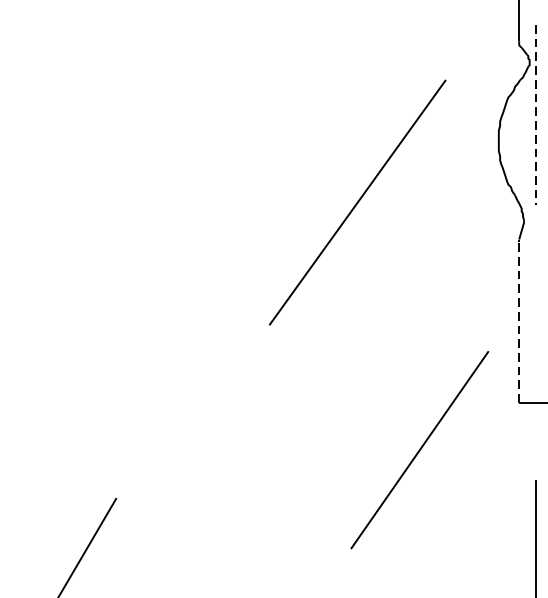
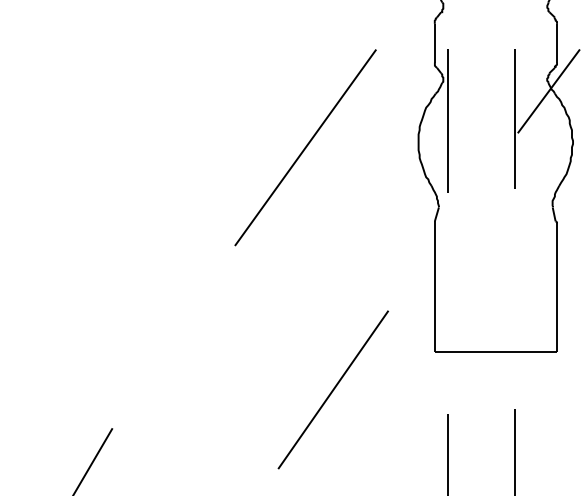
line: (536, 114) -> (448, 121), dashed -> solid
line: (357, 202) -> (305, 147), moved
line: (518, 322) -> (434, 287), dashed -> solid
line: (418, 449) -> (332, 389), moved

